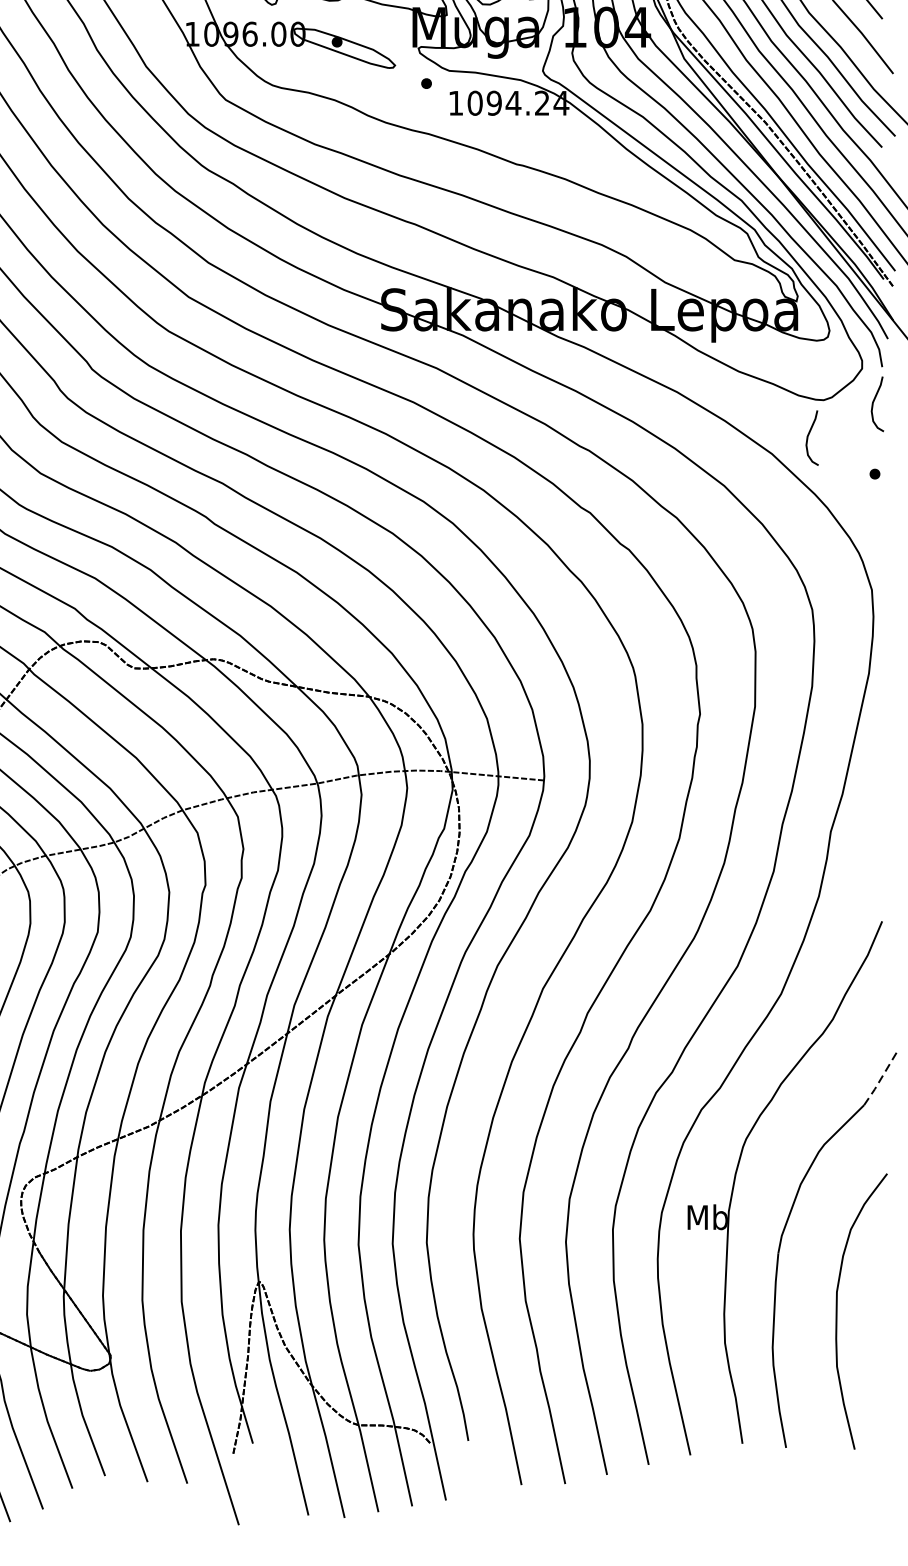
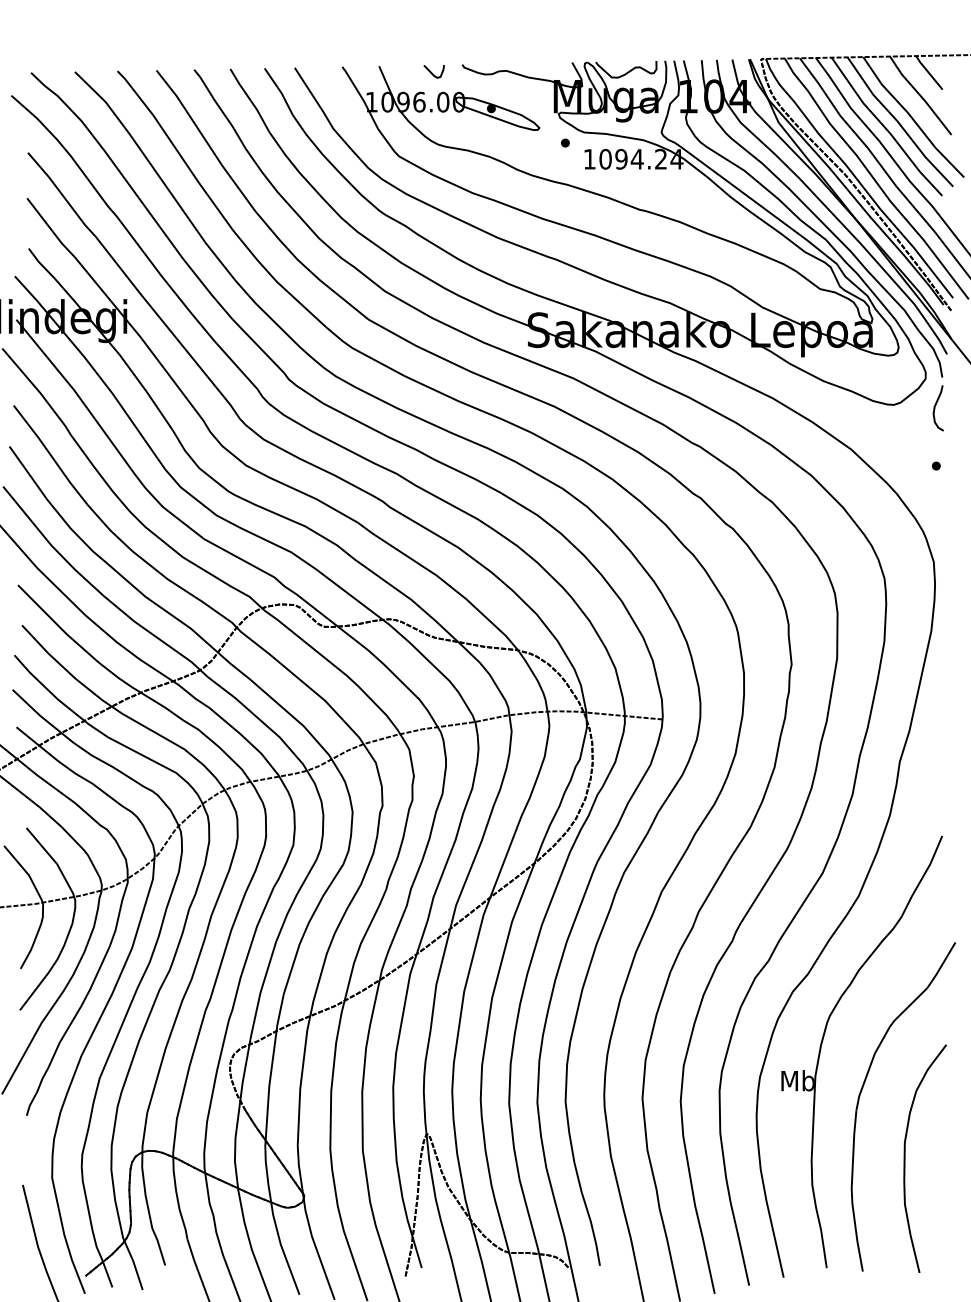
curve: (808, 438) -> (881, 436), removed
line: (881, 1077) -> (941, 965), dashed -> solid

